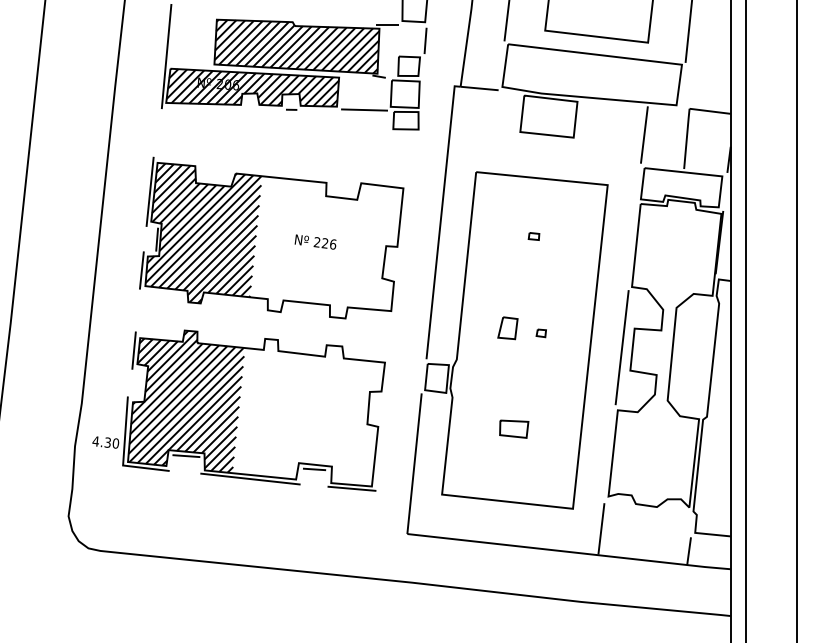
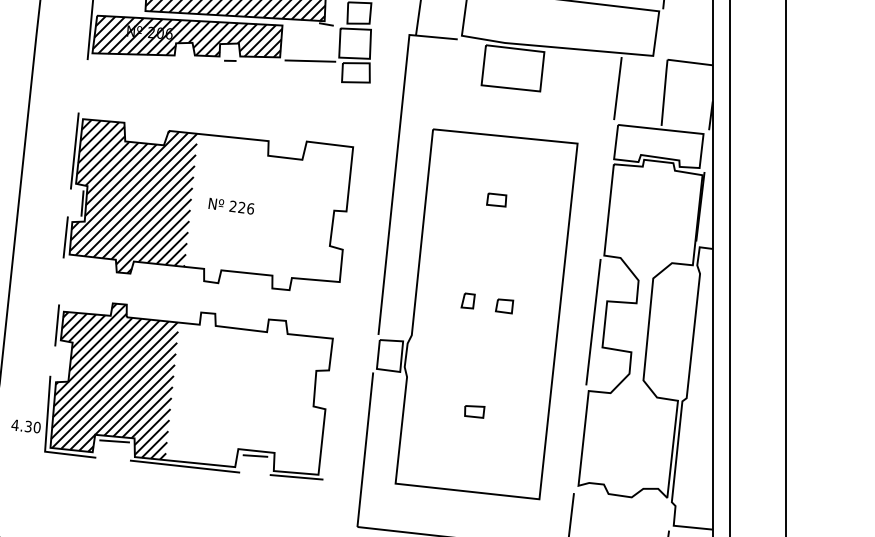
part: (533, 236) -> (496, 200), size x1.67
text: (315, 241) -> (231, 205), moved
part: (508, 328) -> (468, 301), size x0.62
part: (541, 333) -> (504, 306), size x1.67
part: (513, 429) -> (474, 412), size x0.62

